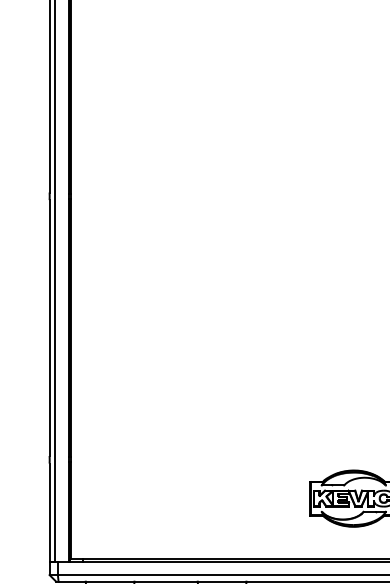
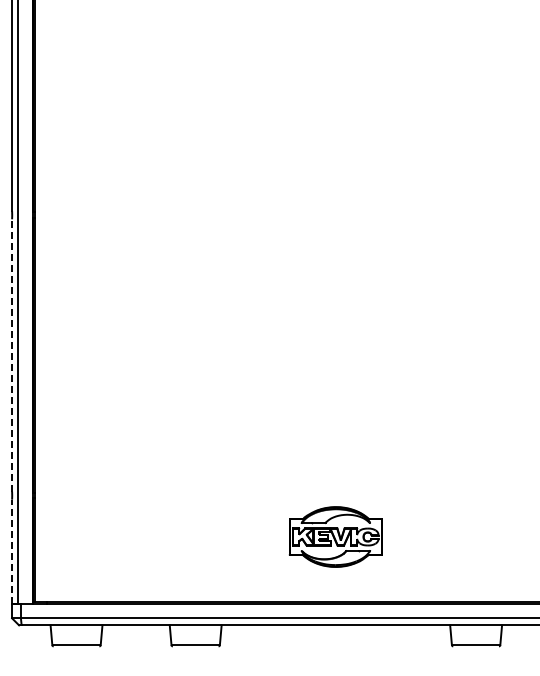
line: (49, 327) -> (12, 354), solid -> dashed
line: (49, 512) -> (12, 551), solid -> dashed

